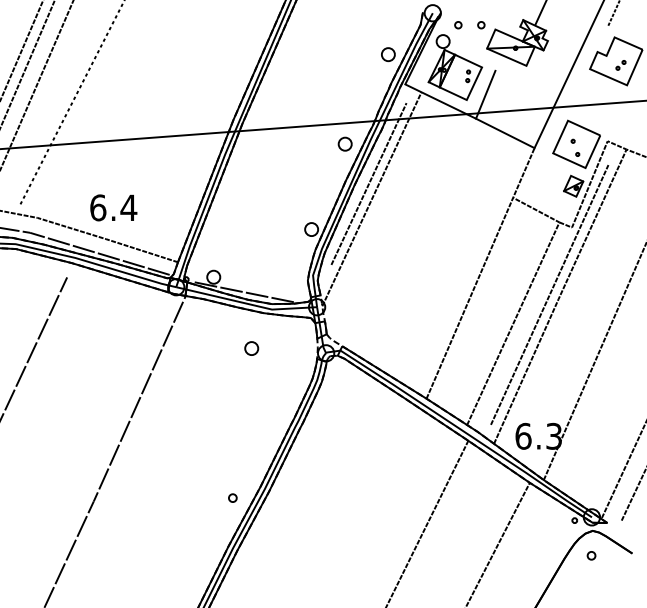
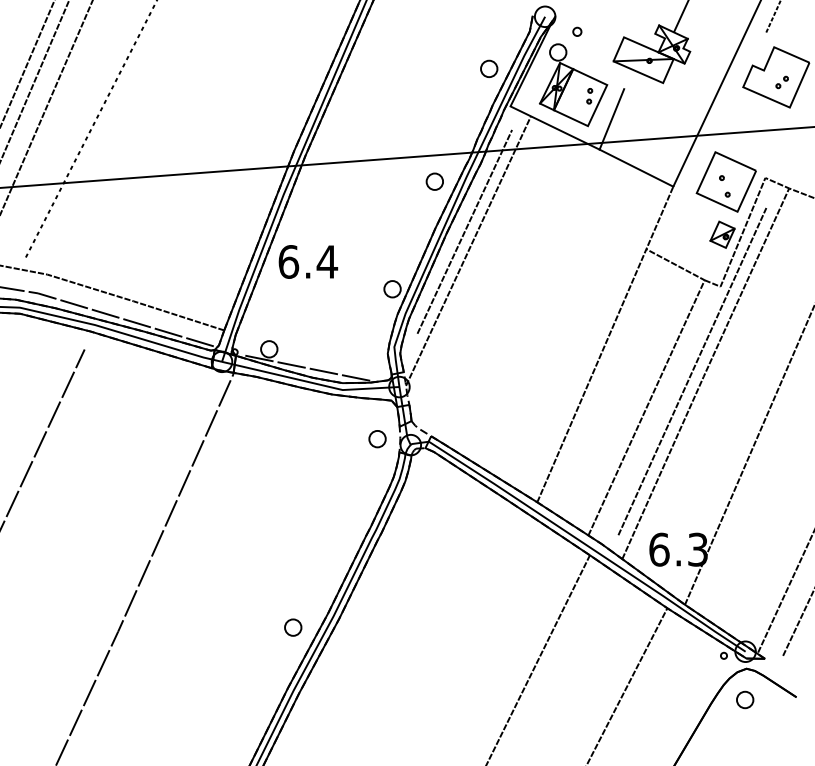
part: (481, 25) -> (606, 32), removed
text: (113, 207) -> (307, 261), moved
part: (251, 348) -> (377, 439), moved
part: (232, 497) -> (292, 626), size x1.67
part: (591, 555) -> (745, 699), size x1.67

